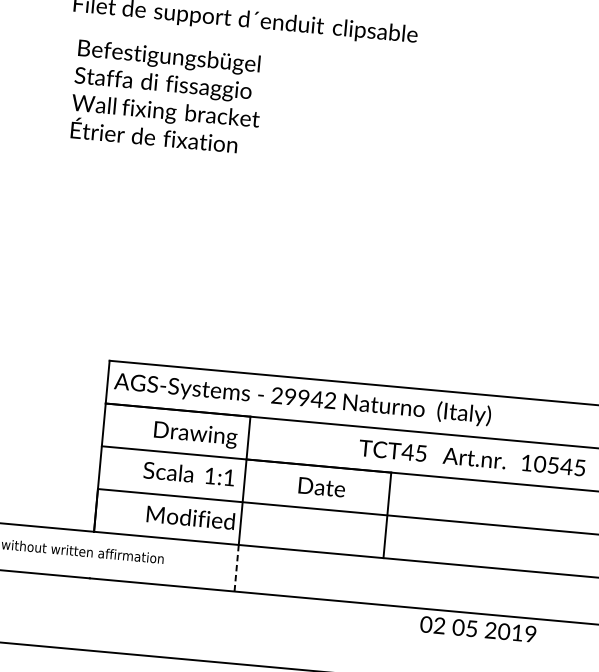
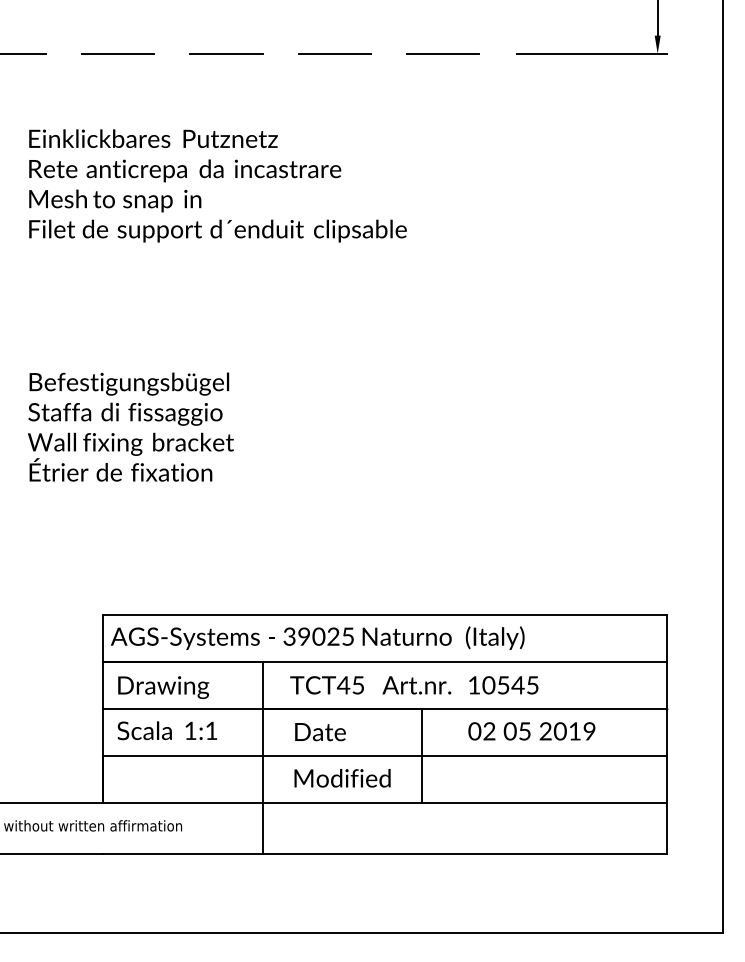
text: (166, 96) -> (130, 426), moved
text: (303, 397) -> (318, 636), 29942 -> 39025
text: (195, 434) -> (163, 687), moved
text: (472, 458) -> (414, 685), moved
text: (189, 473) -> (167, 730), moved
text: (321, 487) -> (320, 732), moved
text: (190, 517) -> (342, 778), moved
line: (236, 568) -> (262, 828), dashed -> solid
text: (477, 629) -> (531, 731), moved

